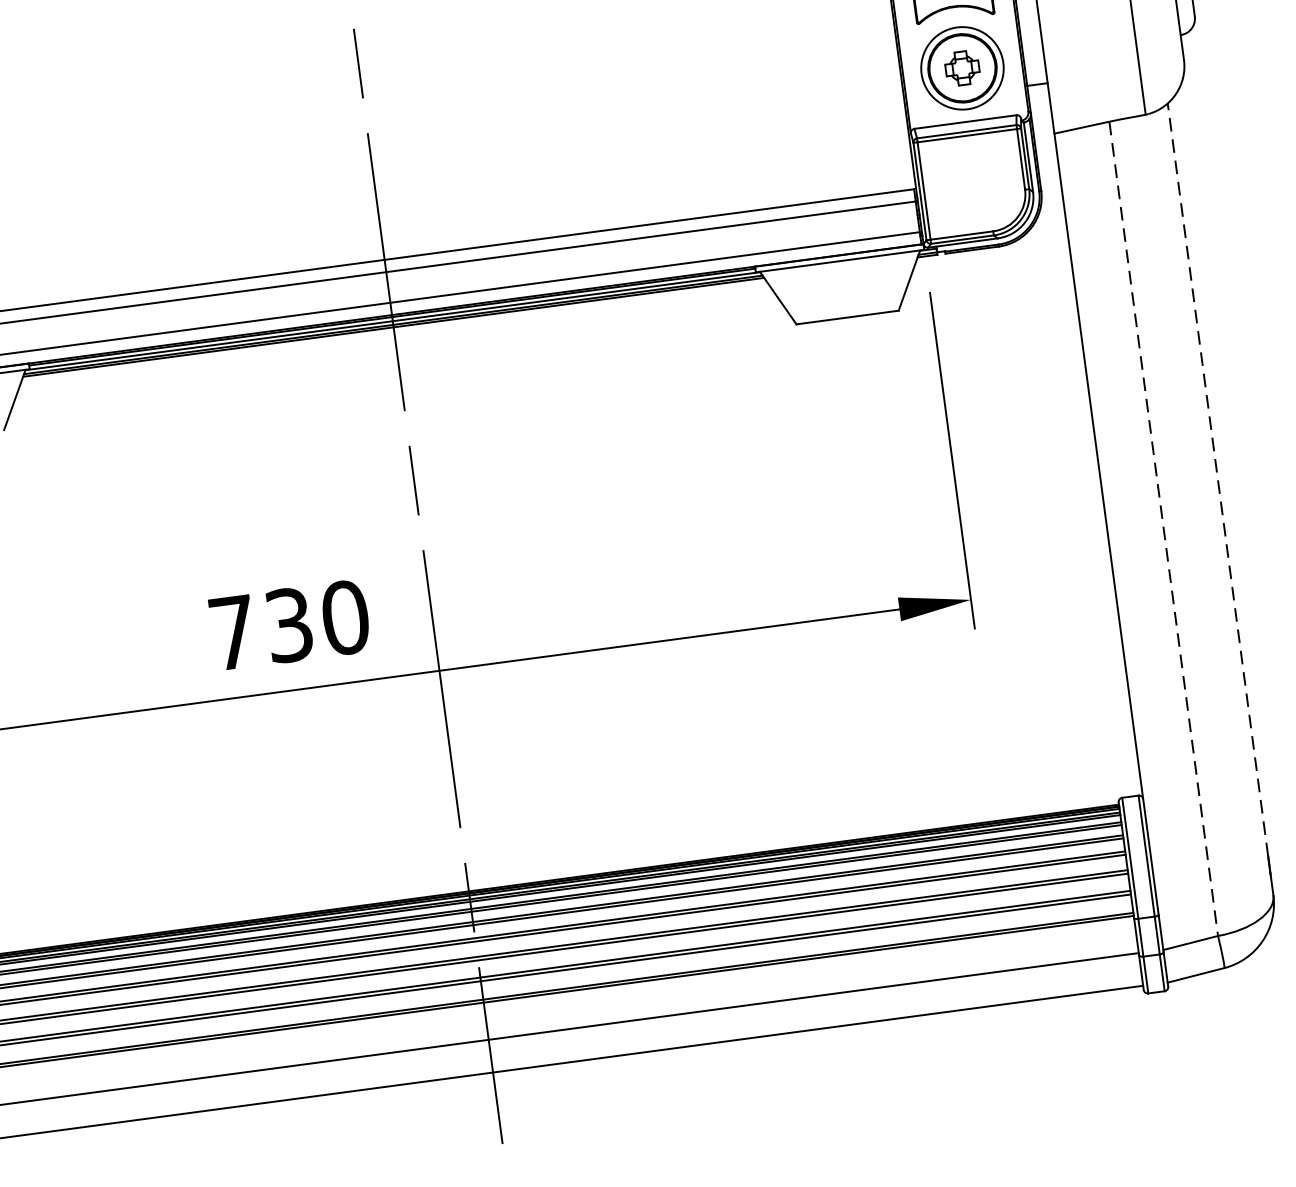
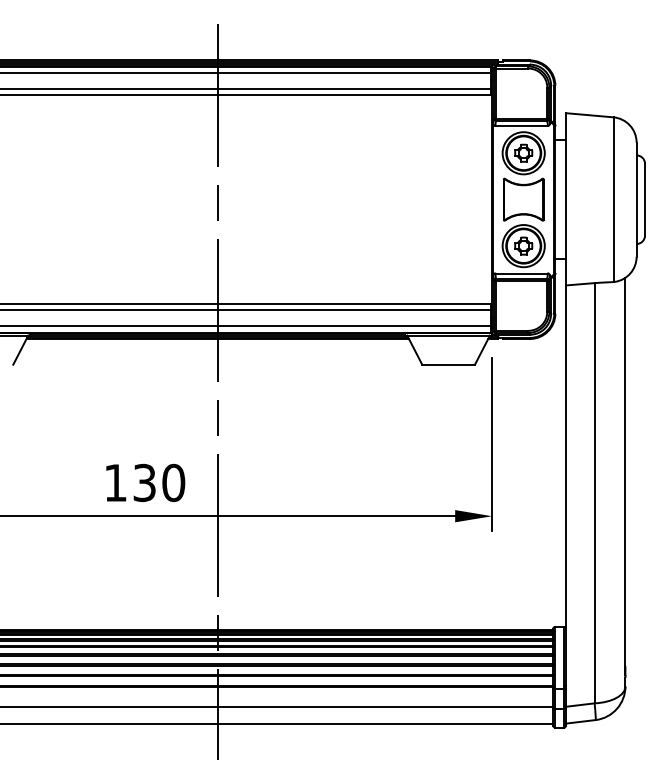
line: (1217, 478) -> (625, 471), dashed -> solid
line: (1163, 529) -> (594, 493), dashed -> solid
text: (232, 631) -> (115, 482), 730 -> 130

